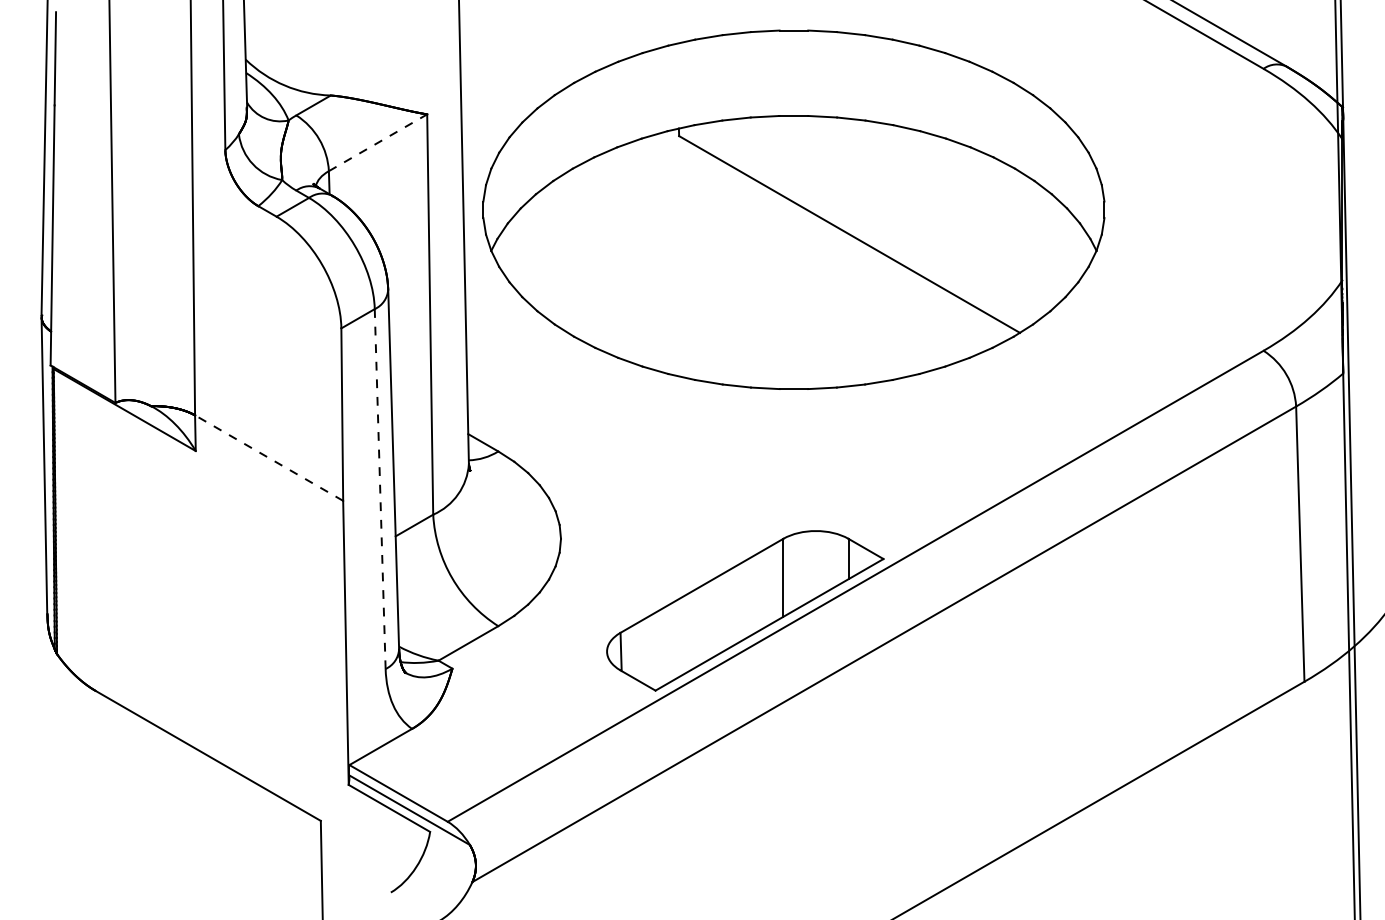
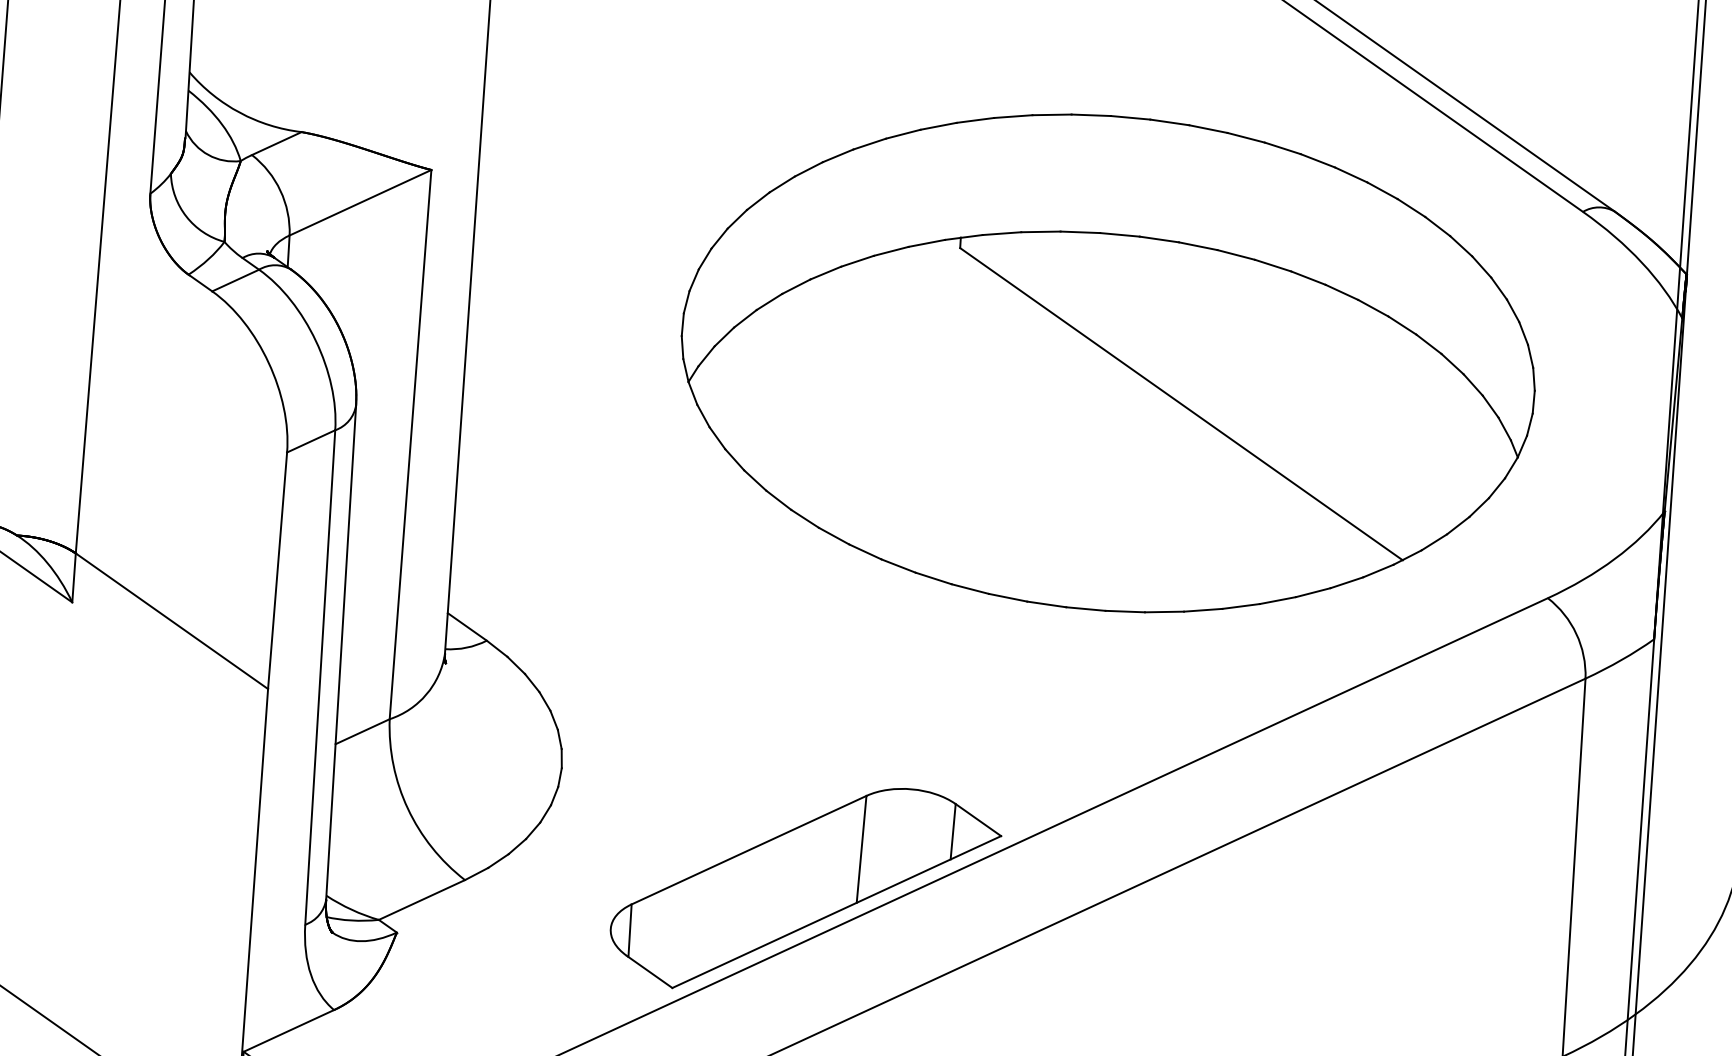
line: (378, 142) -> (361, 202), dashed -> solid
part: (793, 209) -> (1107, 362), moved
line: (269, 458) -> (172, 621), dashed -> solid
line: (380, 489) -> (320, 678), dashed -> solid

